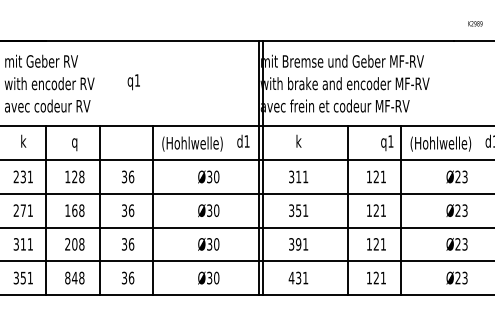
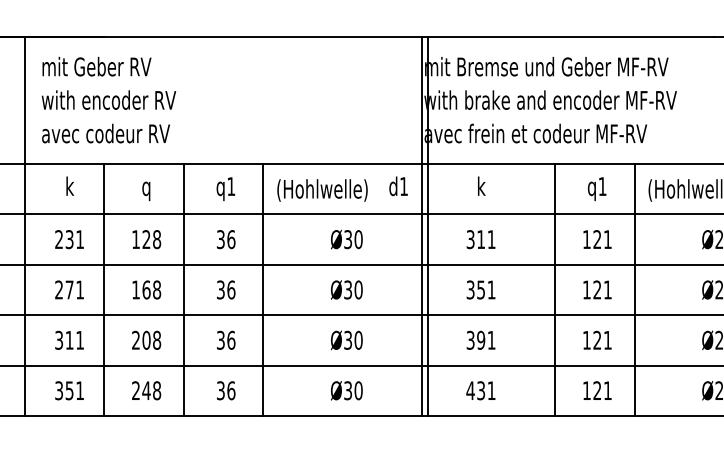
text: (133, 82) -> (225, 189), moved
text: (387, 143) -> (597, 189), moved
text: (67, 277) -> (135, 389), 848 -> 248

